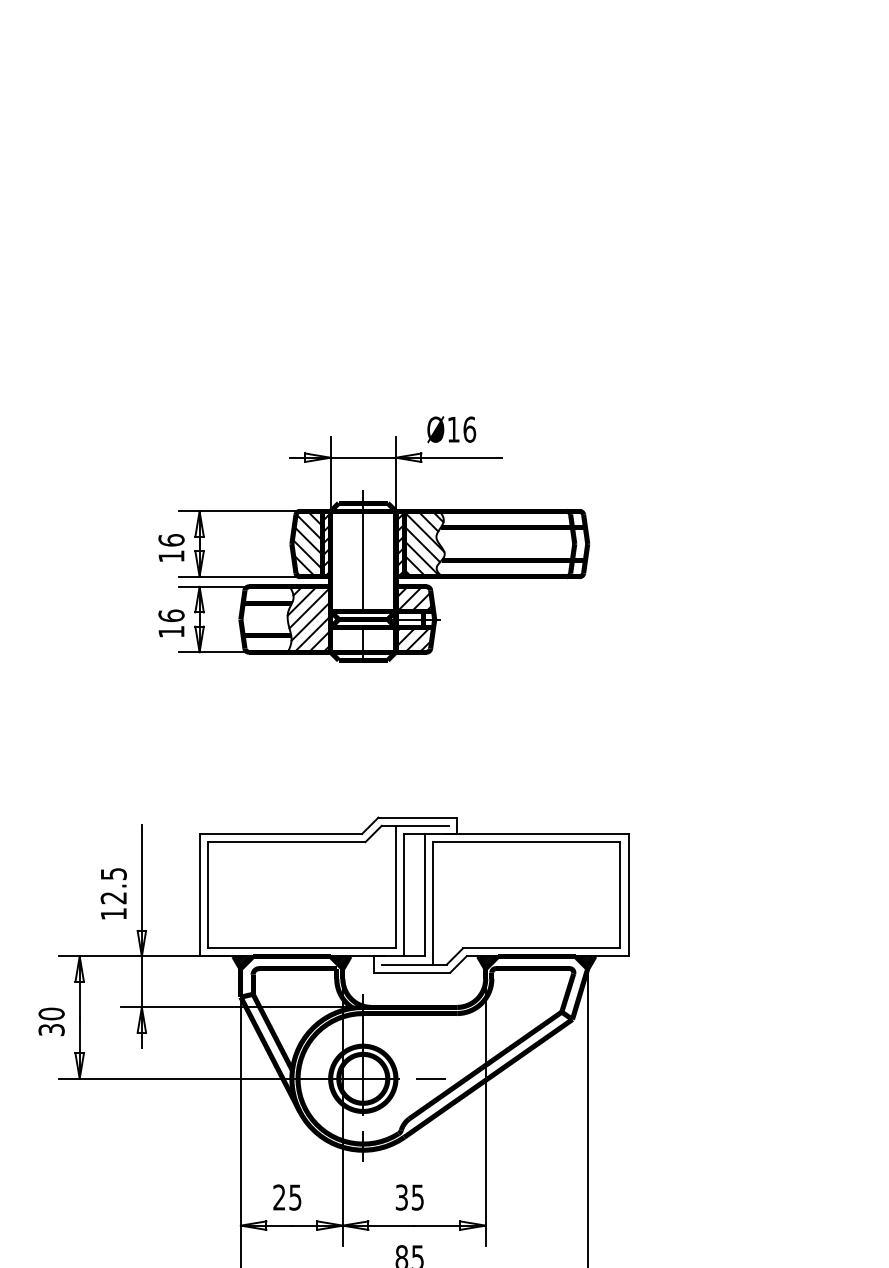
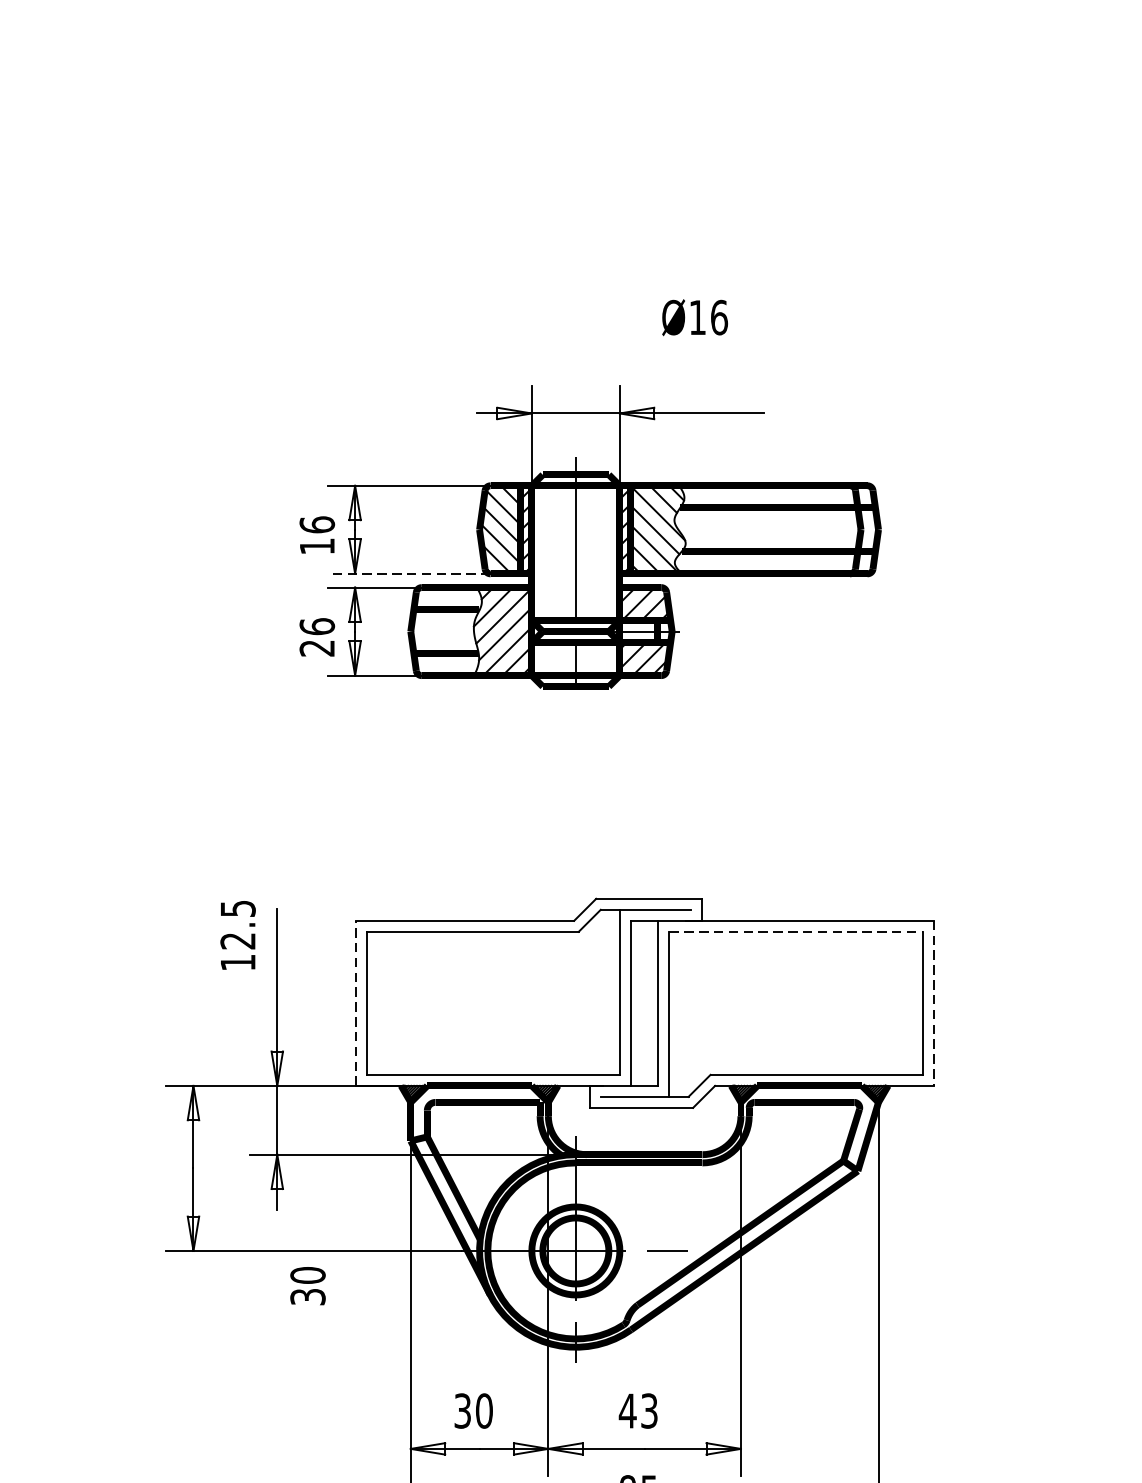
text: (451, 429) -> (694, 317), moved
line: (239, 576) -> (408, 573), solid -> dashed
text: (171, 631) -> (317, 647), 16 -> 26
line: (526, 842) -> (795, 932), solid -> dashed
text: (113, 893) -> (237, 934), moved
line: (200, 894) -> (356, 1002), solid -> dashed
line: (628, 895) -> (933, 1003), solid -> dashed
text: (51, 1021) -> (307, 1285), moved
text: (287, 1197) -> (473, 1410), 25 -> 30
text: (409, 1197) -> (638, 1410), 35 -> 43

